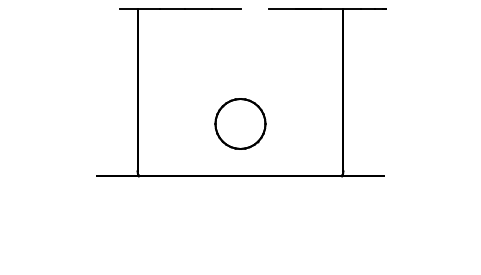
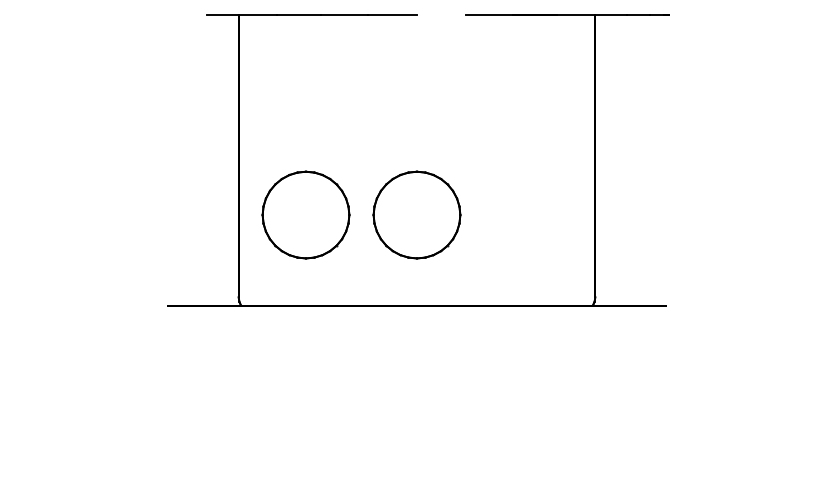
part: (176, 123) -> (306, 214), added

